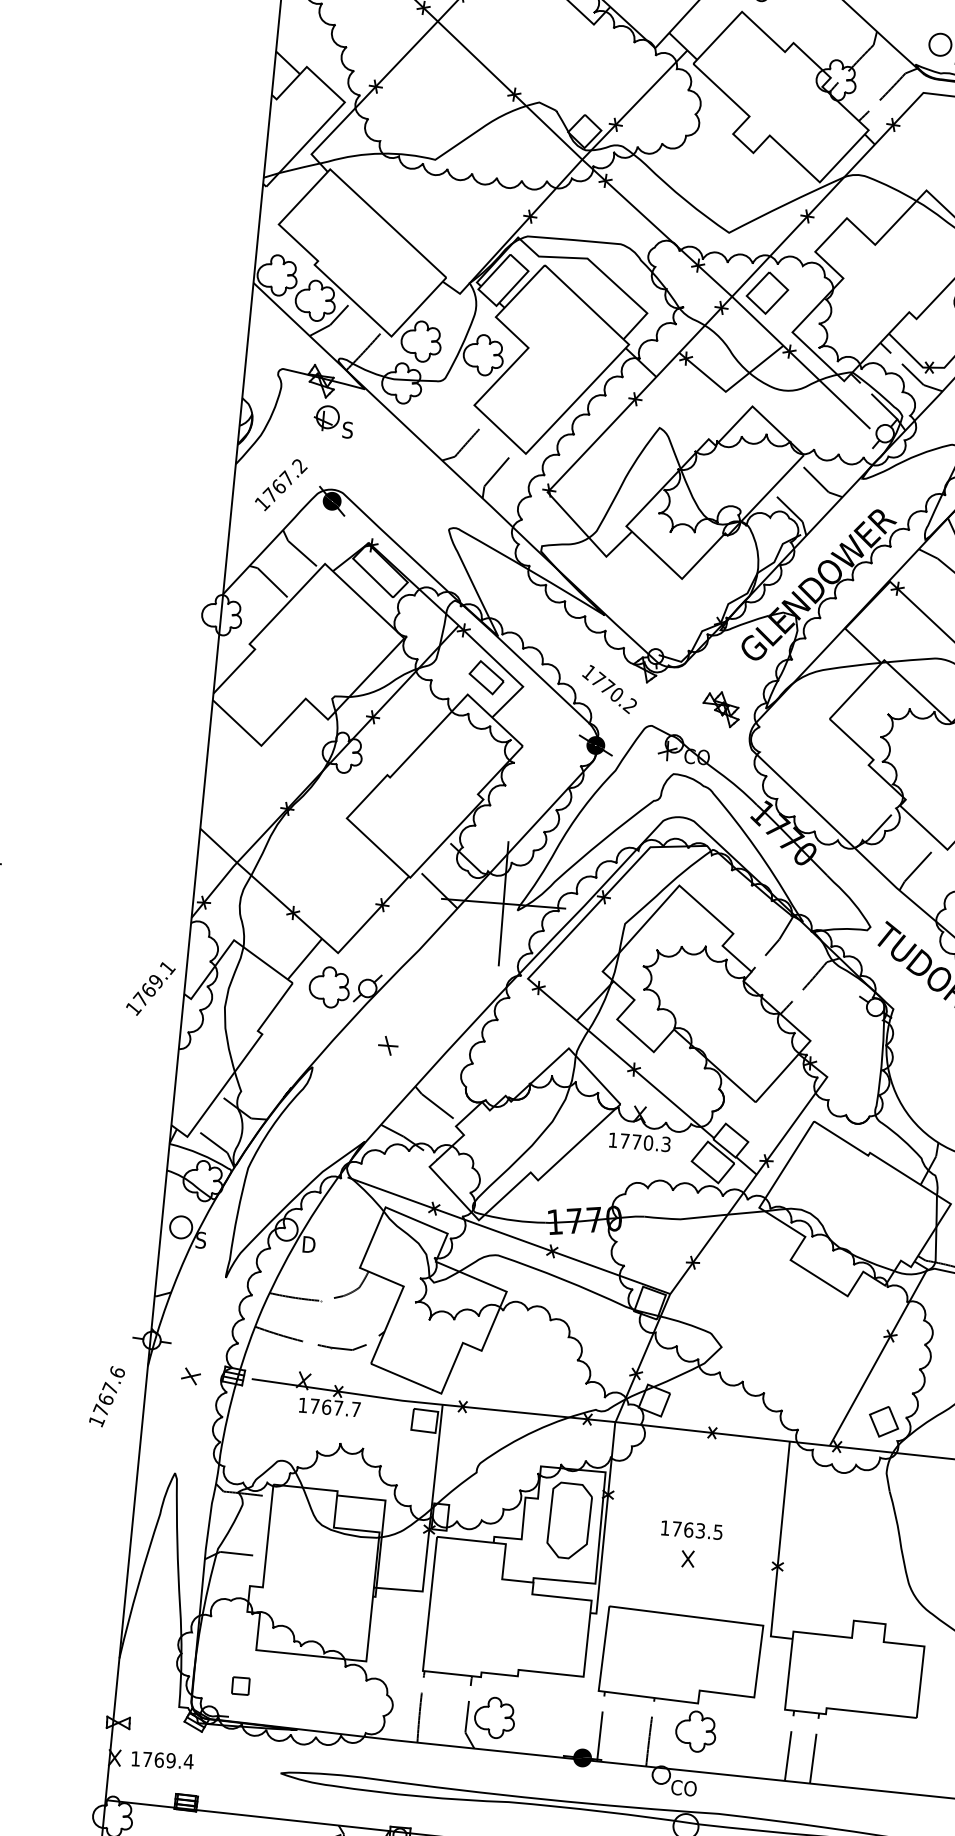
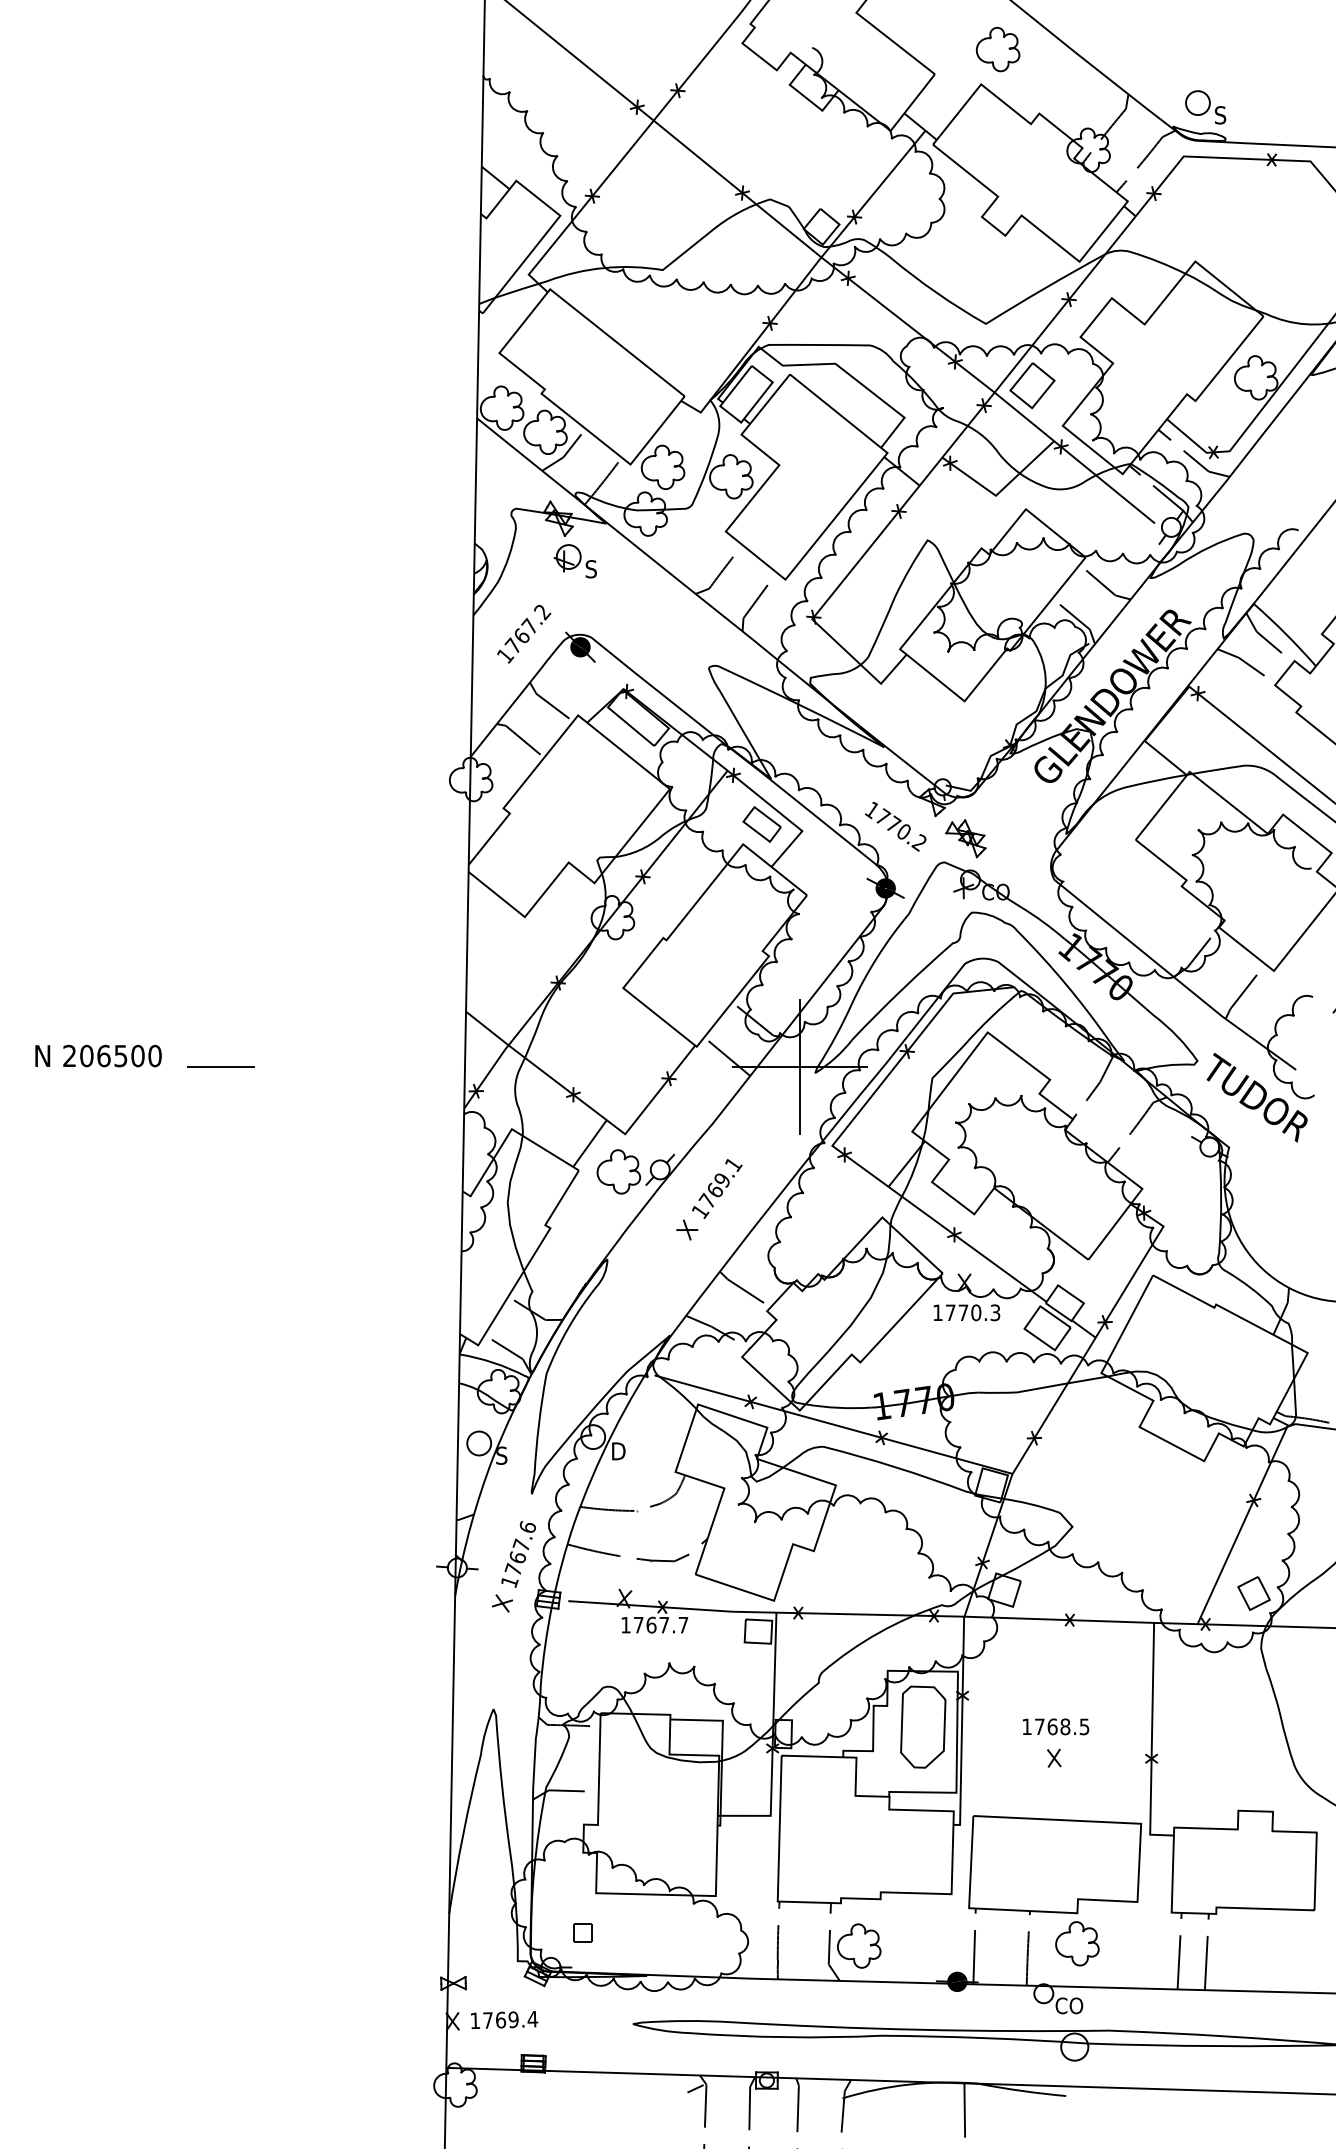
part: (720, 709) -> (965, 838), moved
text: (151, 989) -> (717, 1189), moved
text: (106, 1396) -> (518, 1554), moved
text: (700, 1530) -> (1065, 1726), 1763.5 -> 1768.5

